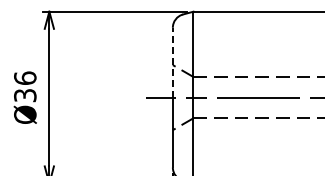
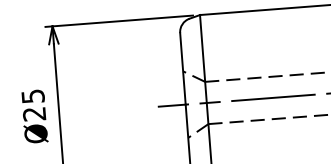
line: (172, 62) -> (182, 68), dashed -> solid
text: (25, 86) -> (33, 104), Ø36 -> Ø25

